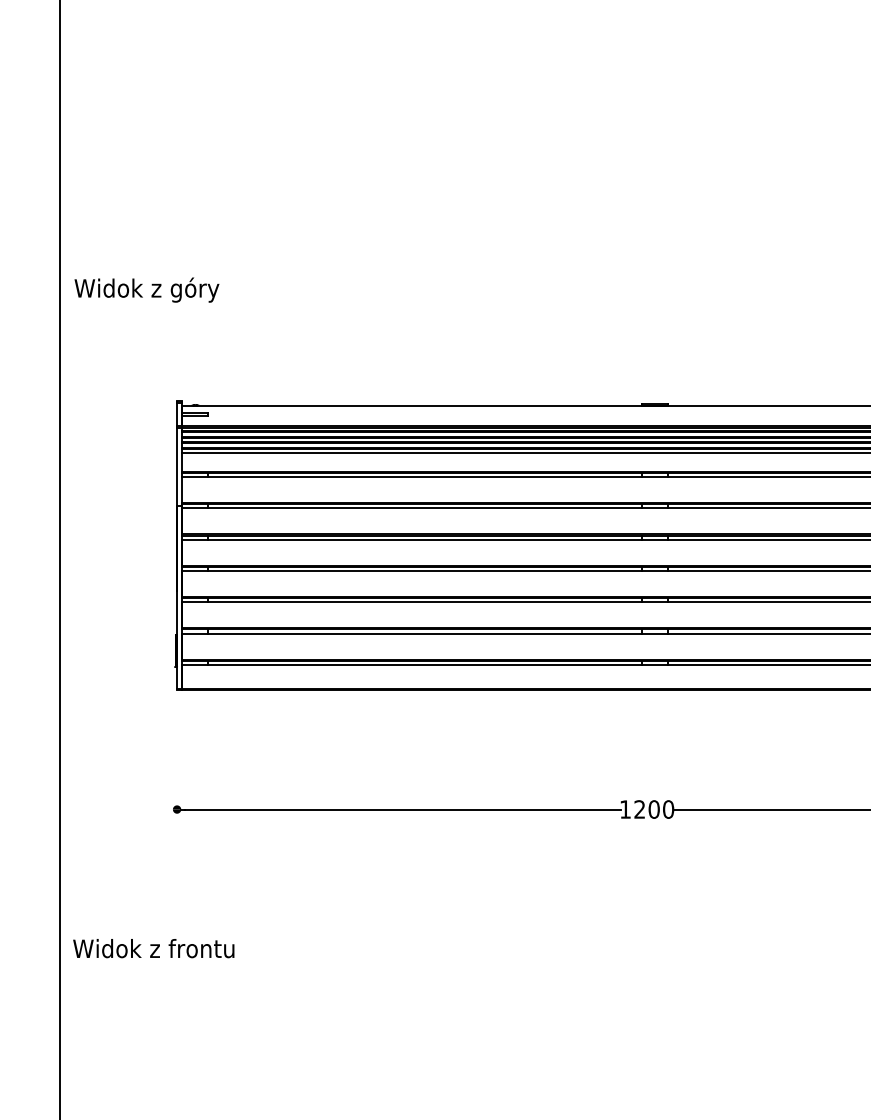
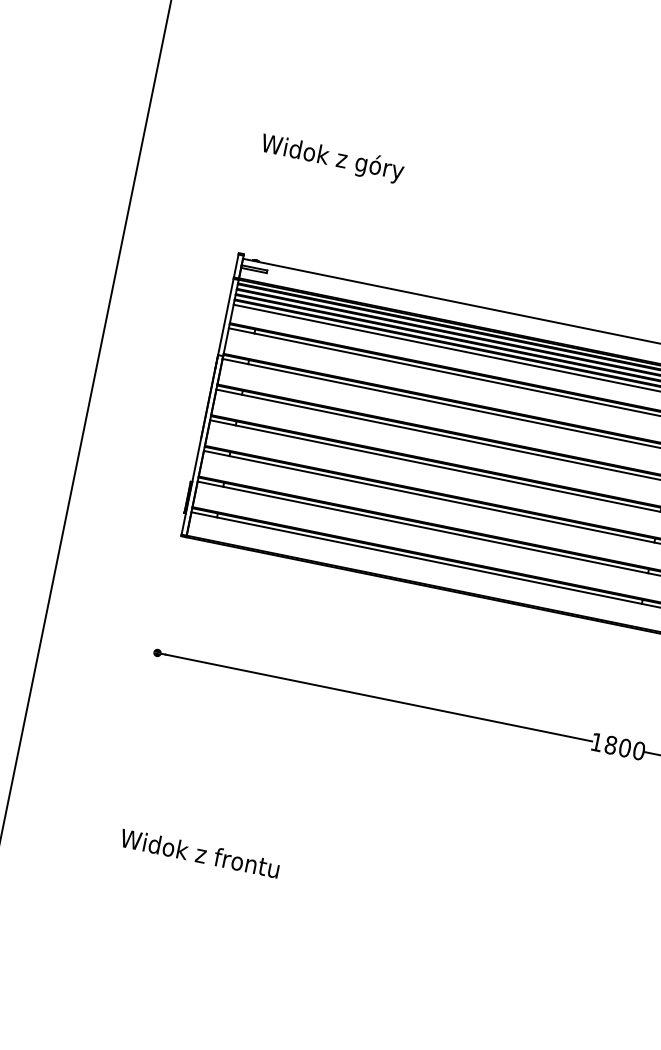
text: (146, 289) -> (332, 157), moved
text: (639, 809) -> (610, 745), 1200 -> 1800
text: (153, 948) -> (199, 853), moved

